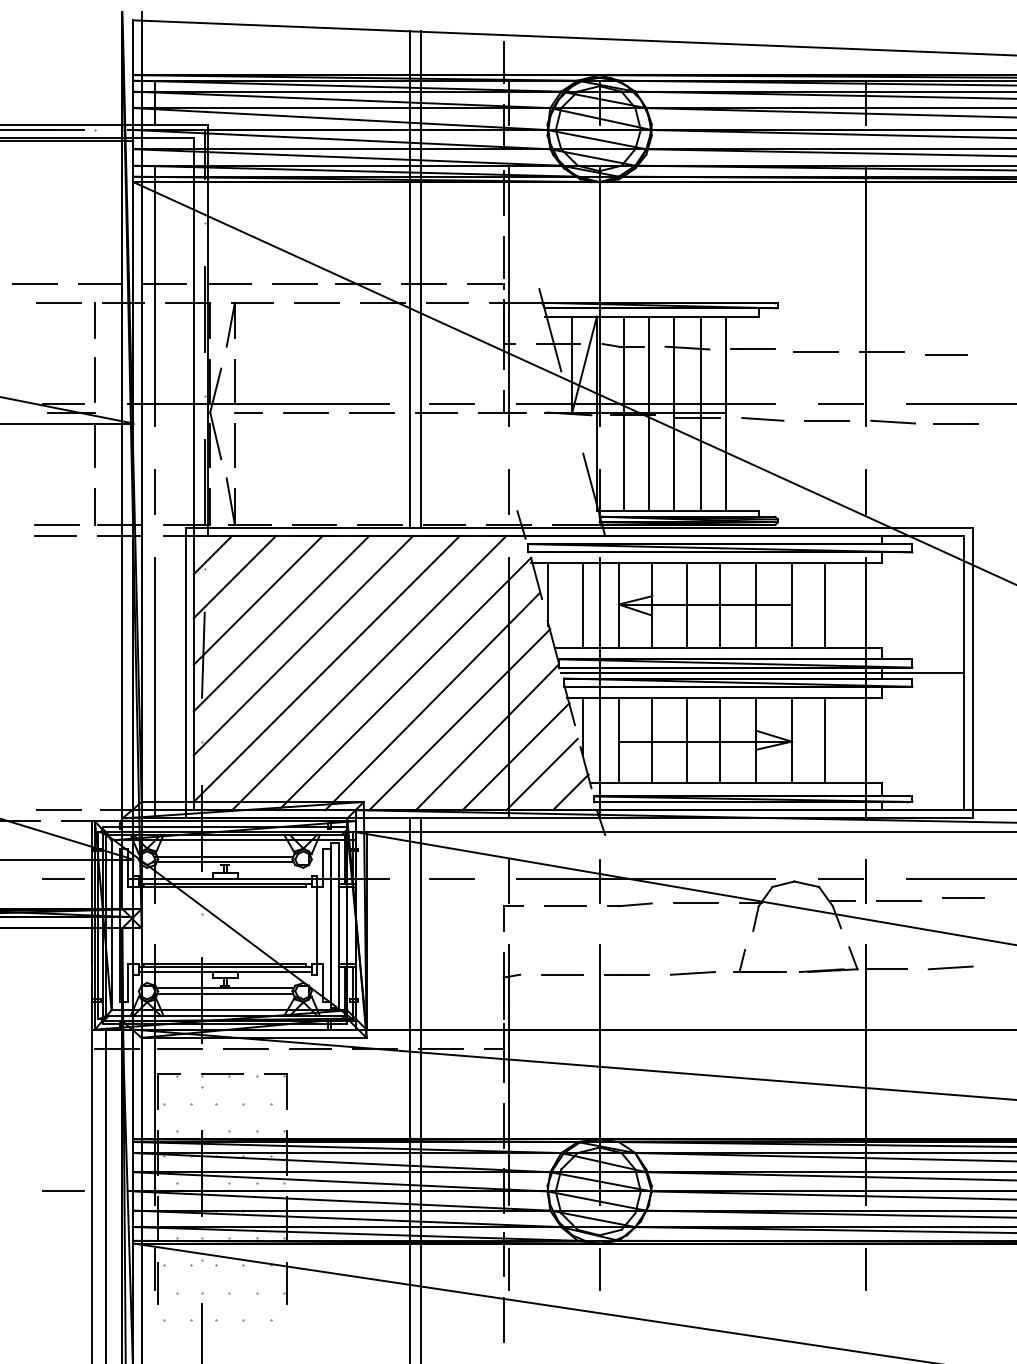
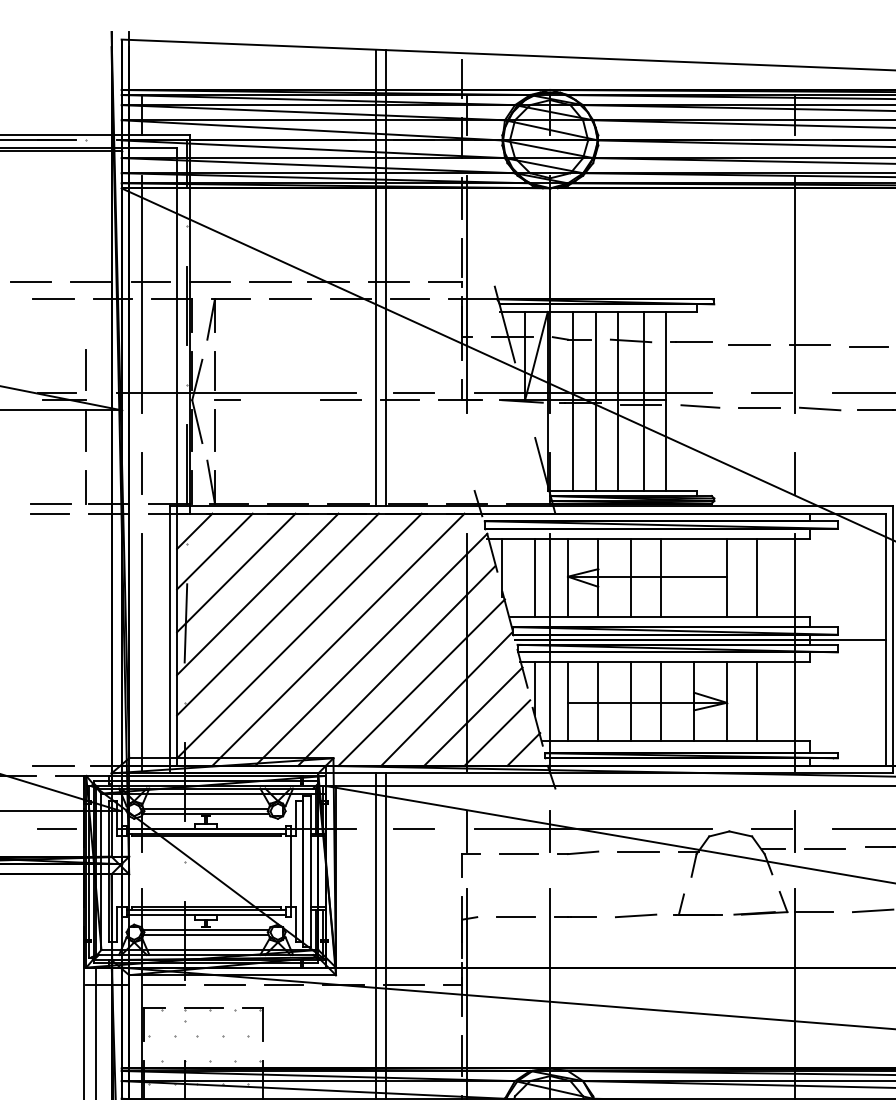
line: (95, 320) -> (86, 315), removed
line: (305, 412) -> (279, 400), removed
line: (509, 492) -> (467, 473), removed
line: (756, 605) -> (694, 577), removed

